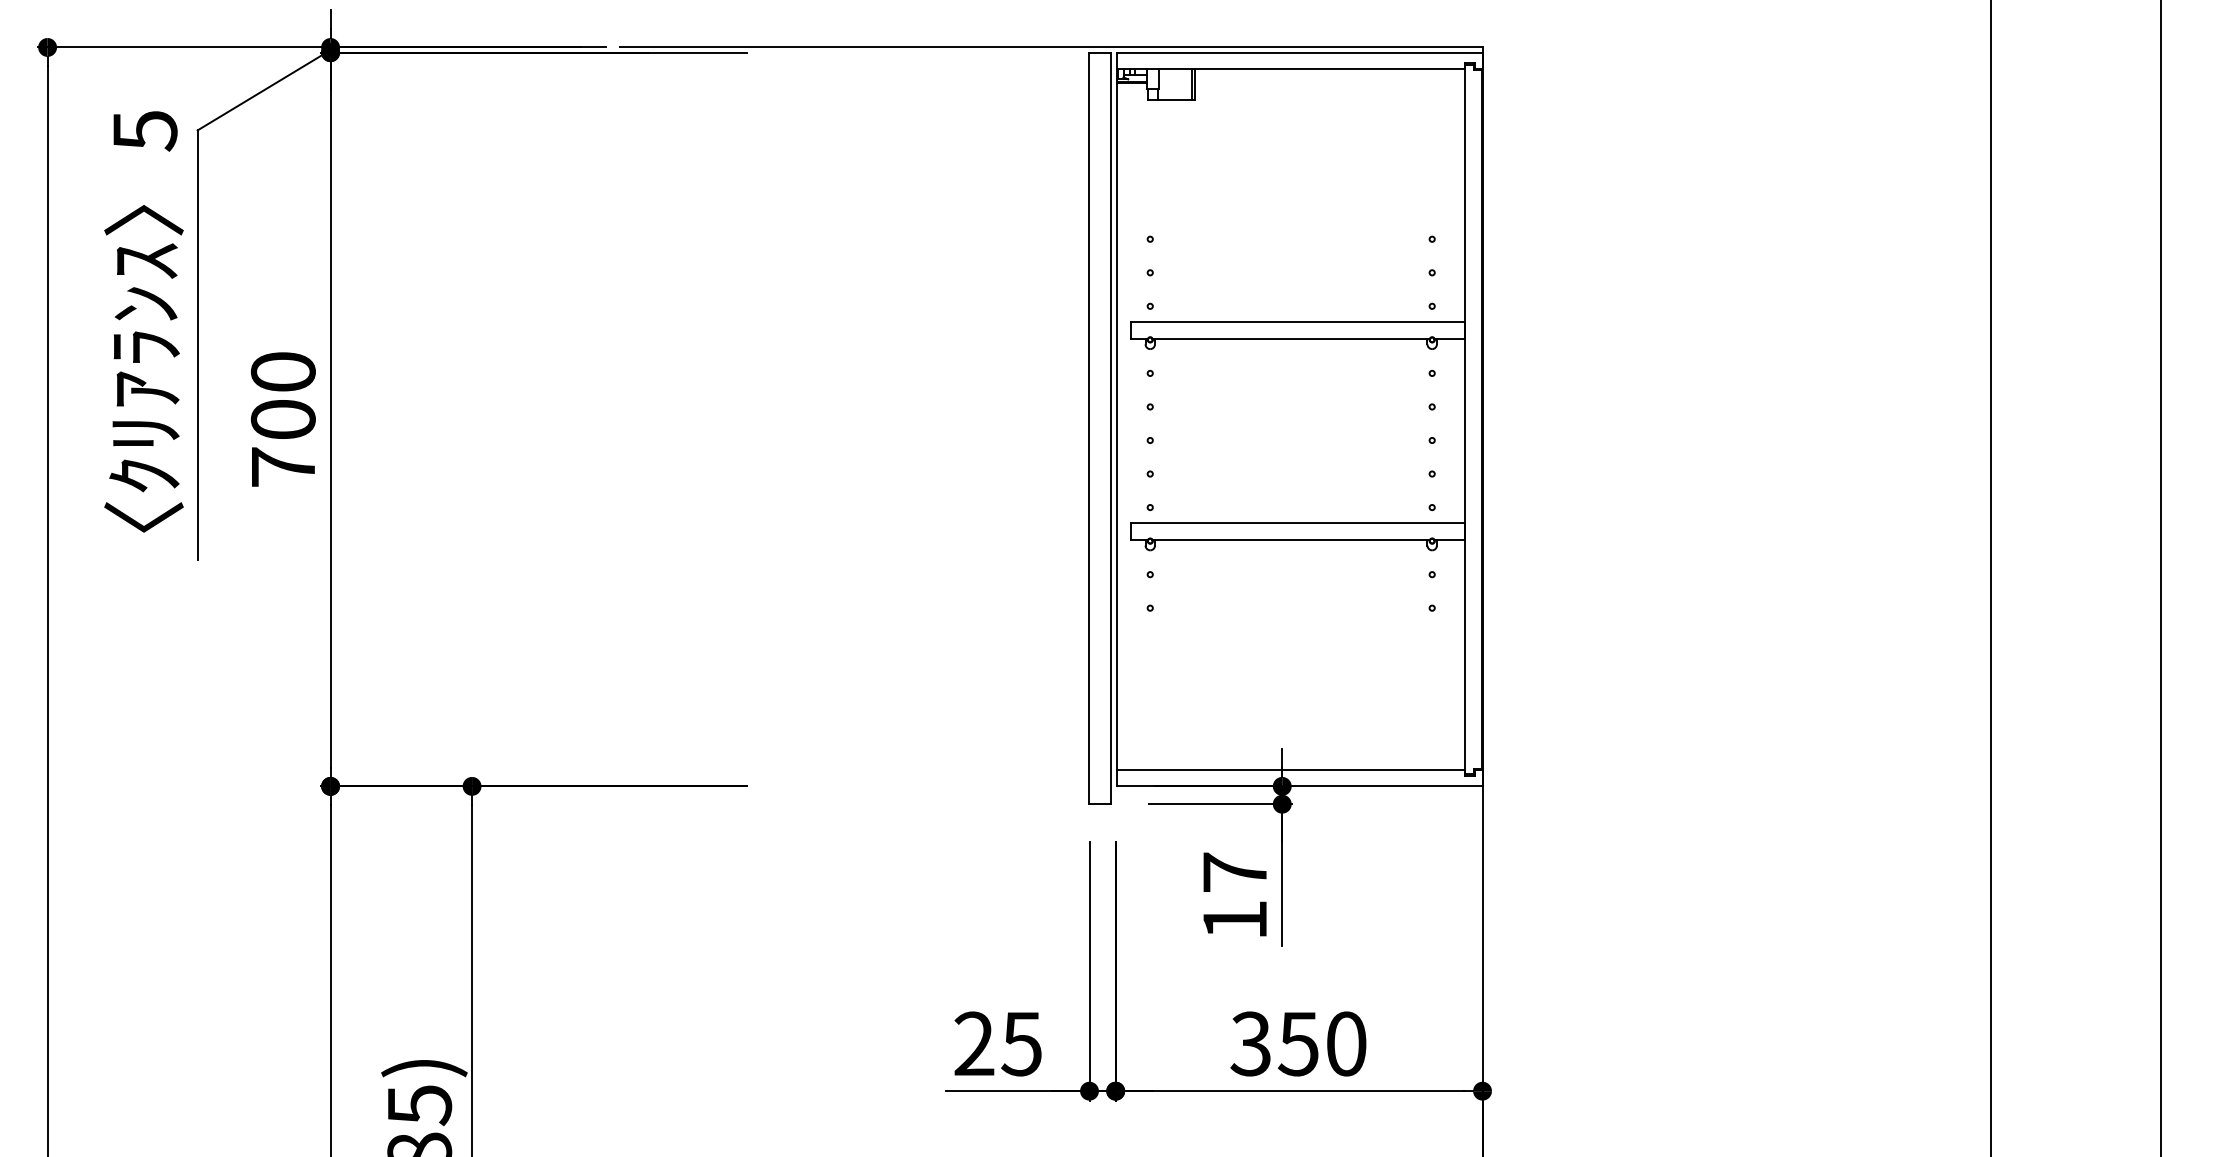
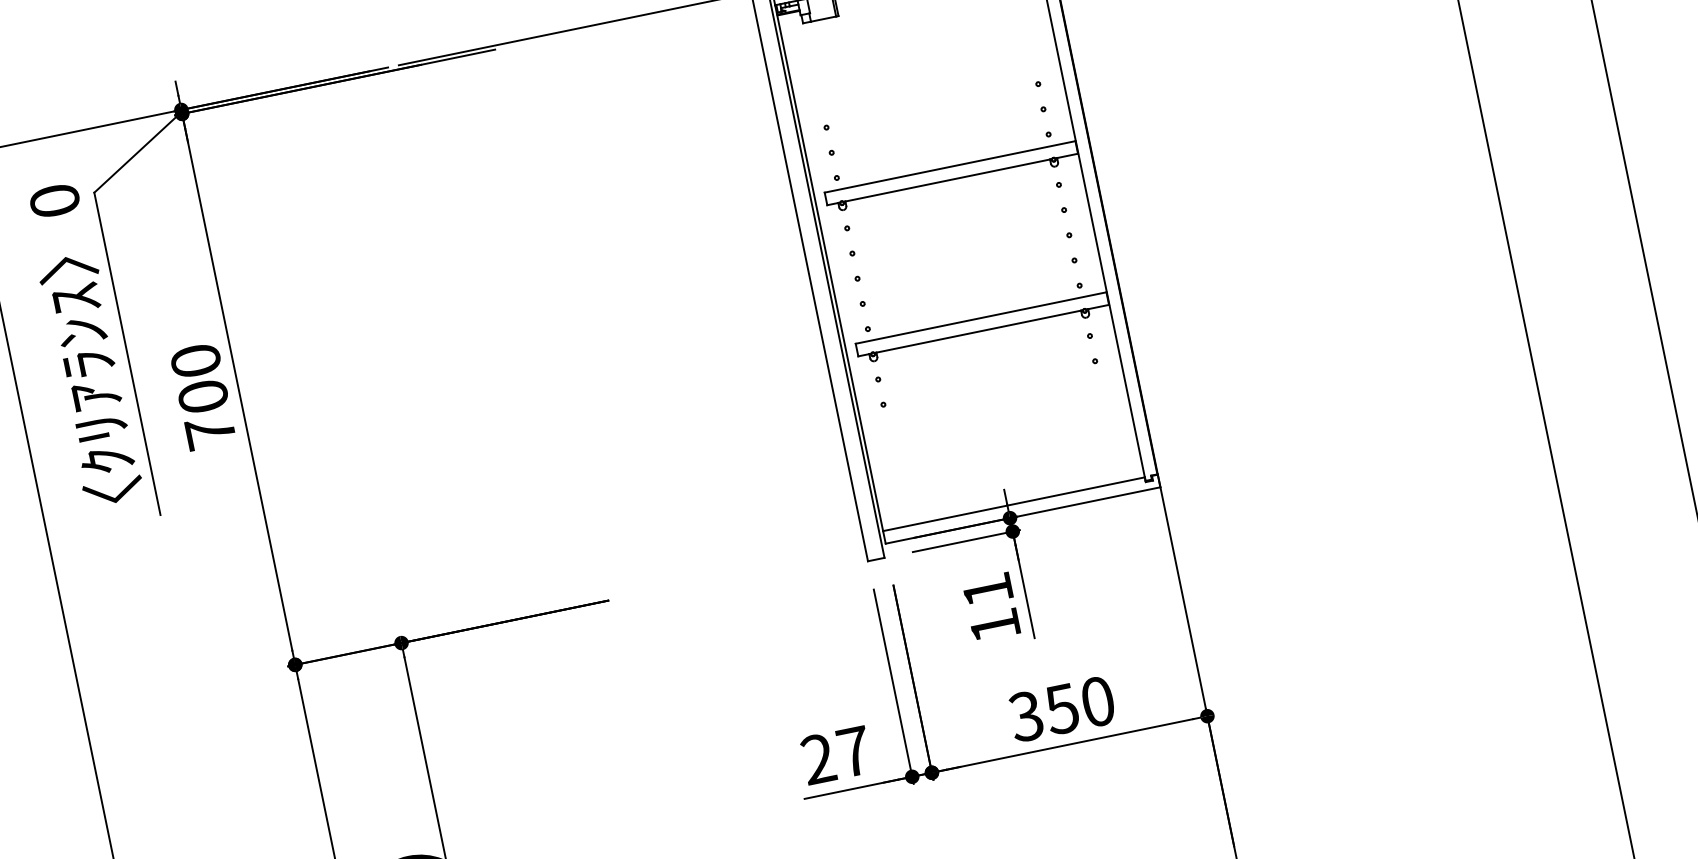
text: (144, 131) -> (54, 201), 5 -> 0
text: (1234, 871) -> (987, 589), 17 -> 11
text: (1021, 1044) -> (853, 752), 25 -> 27

